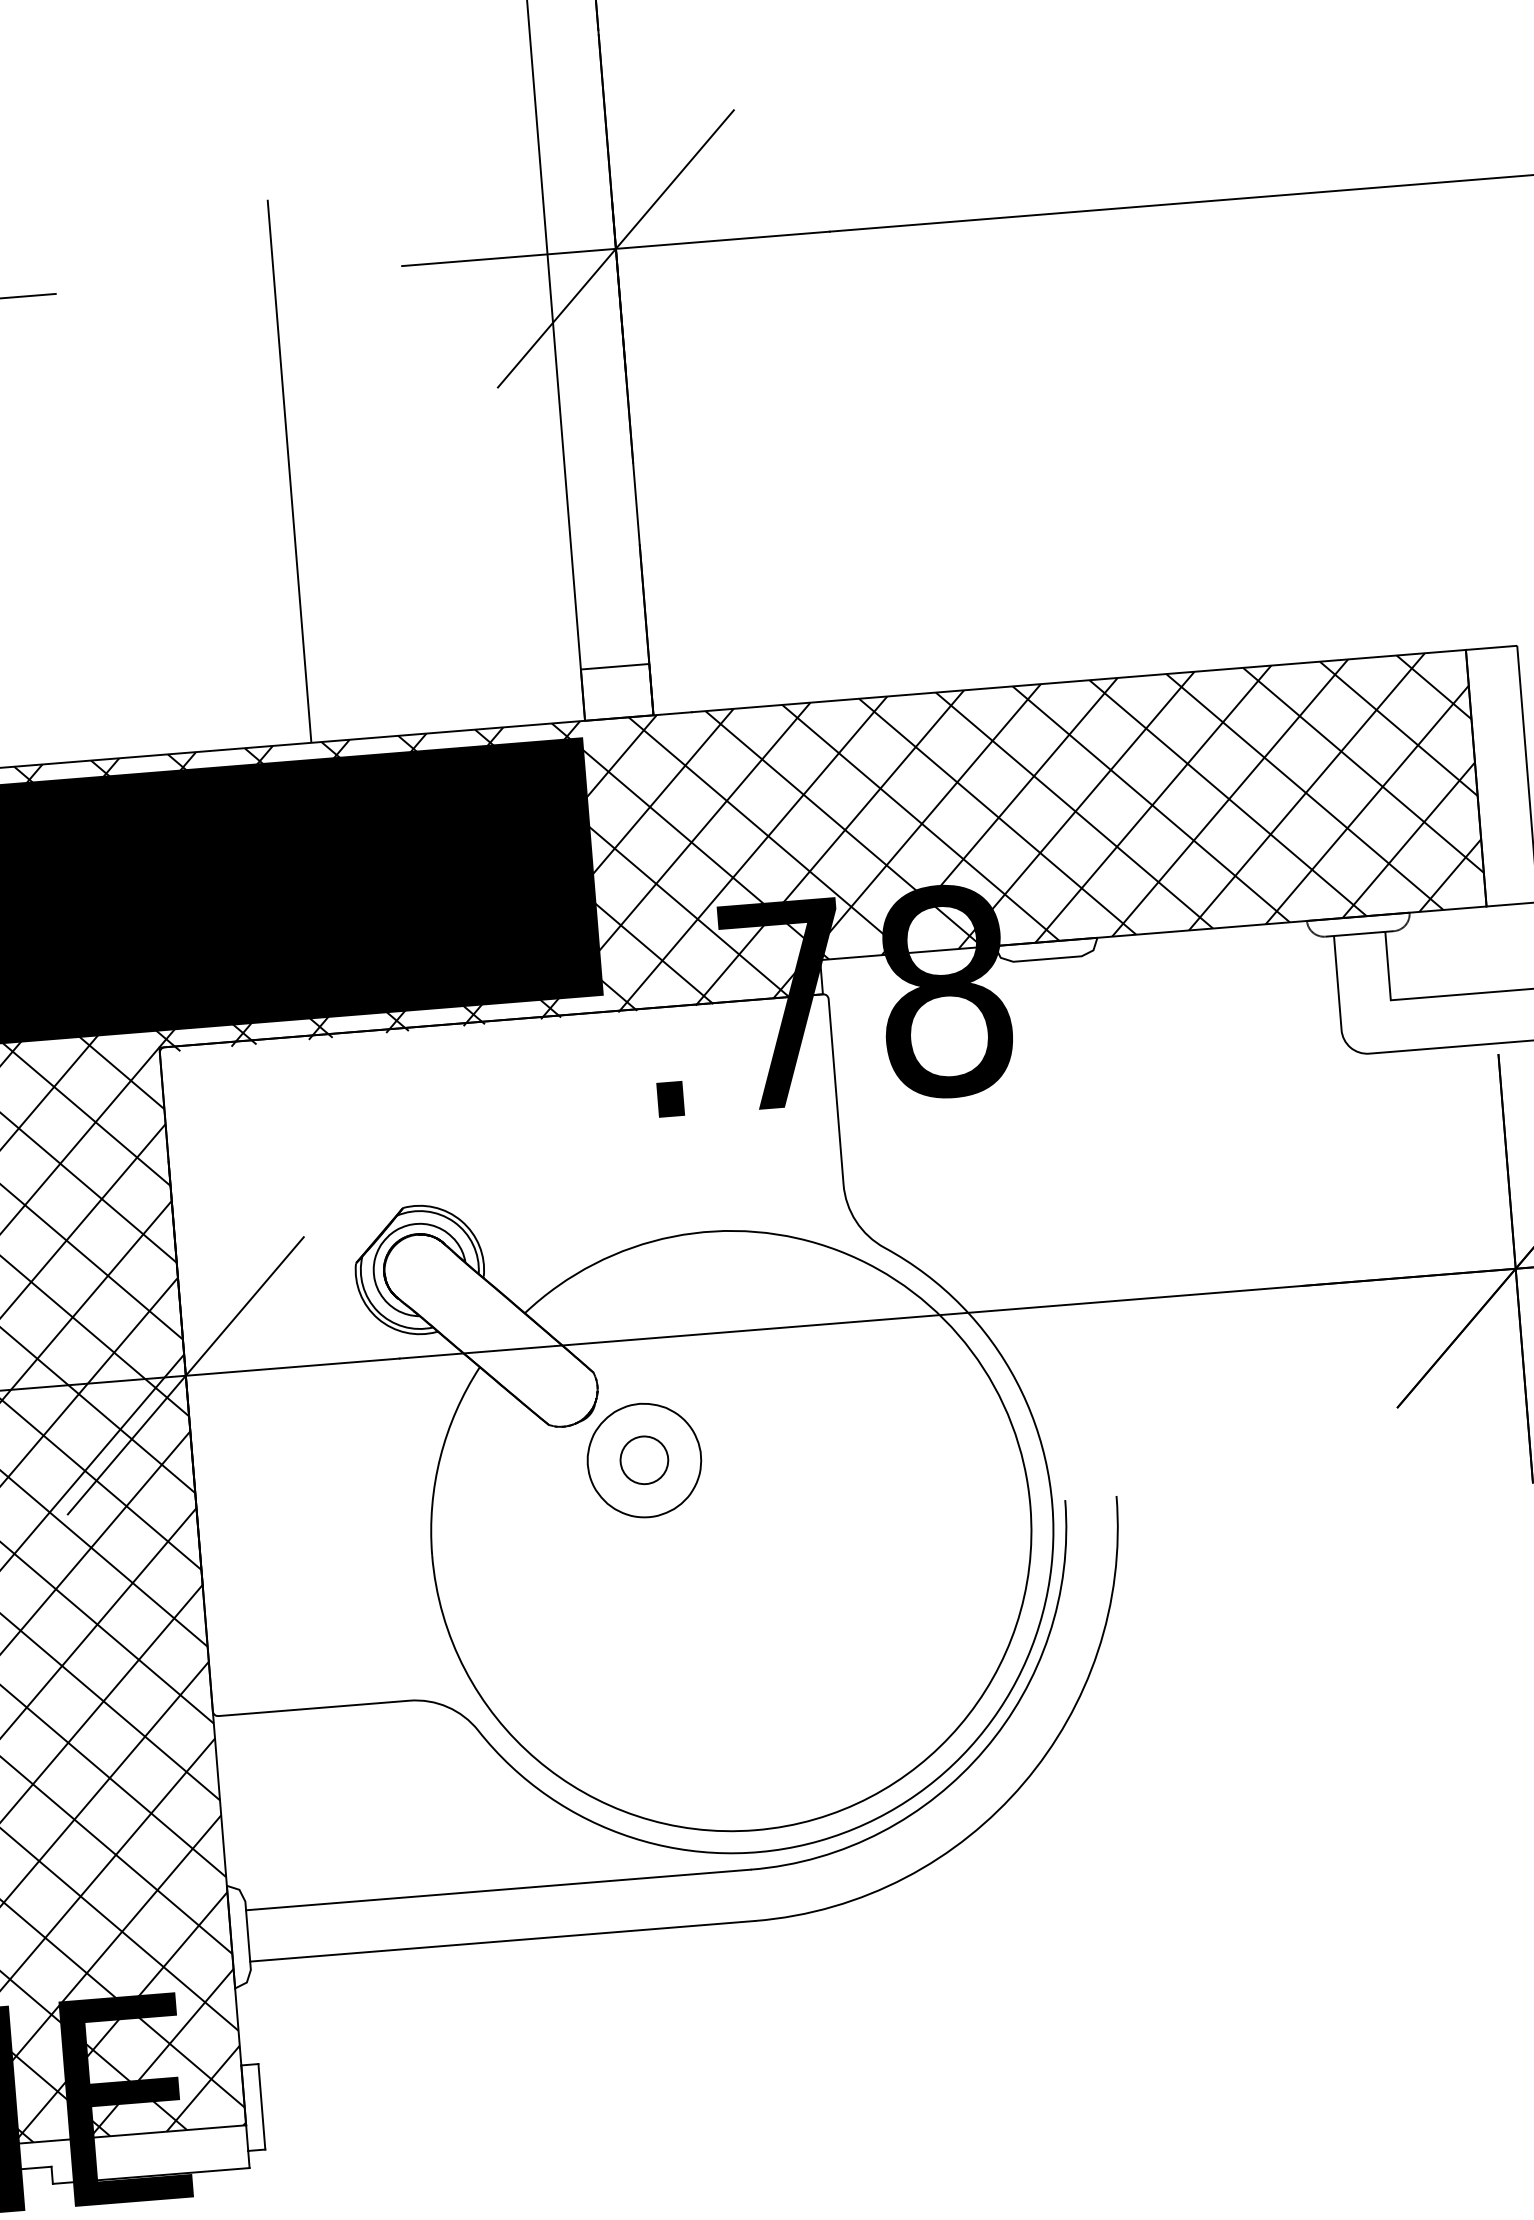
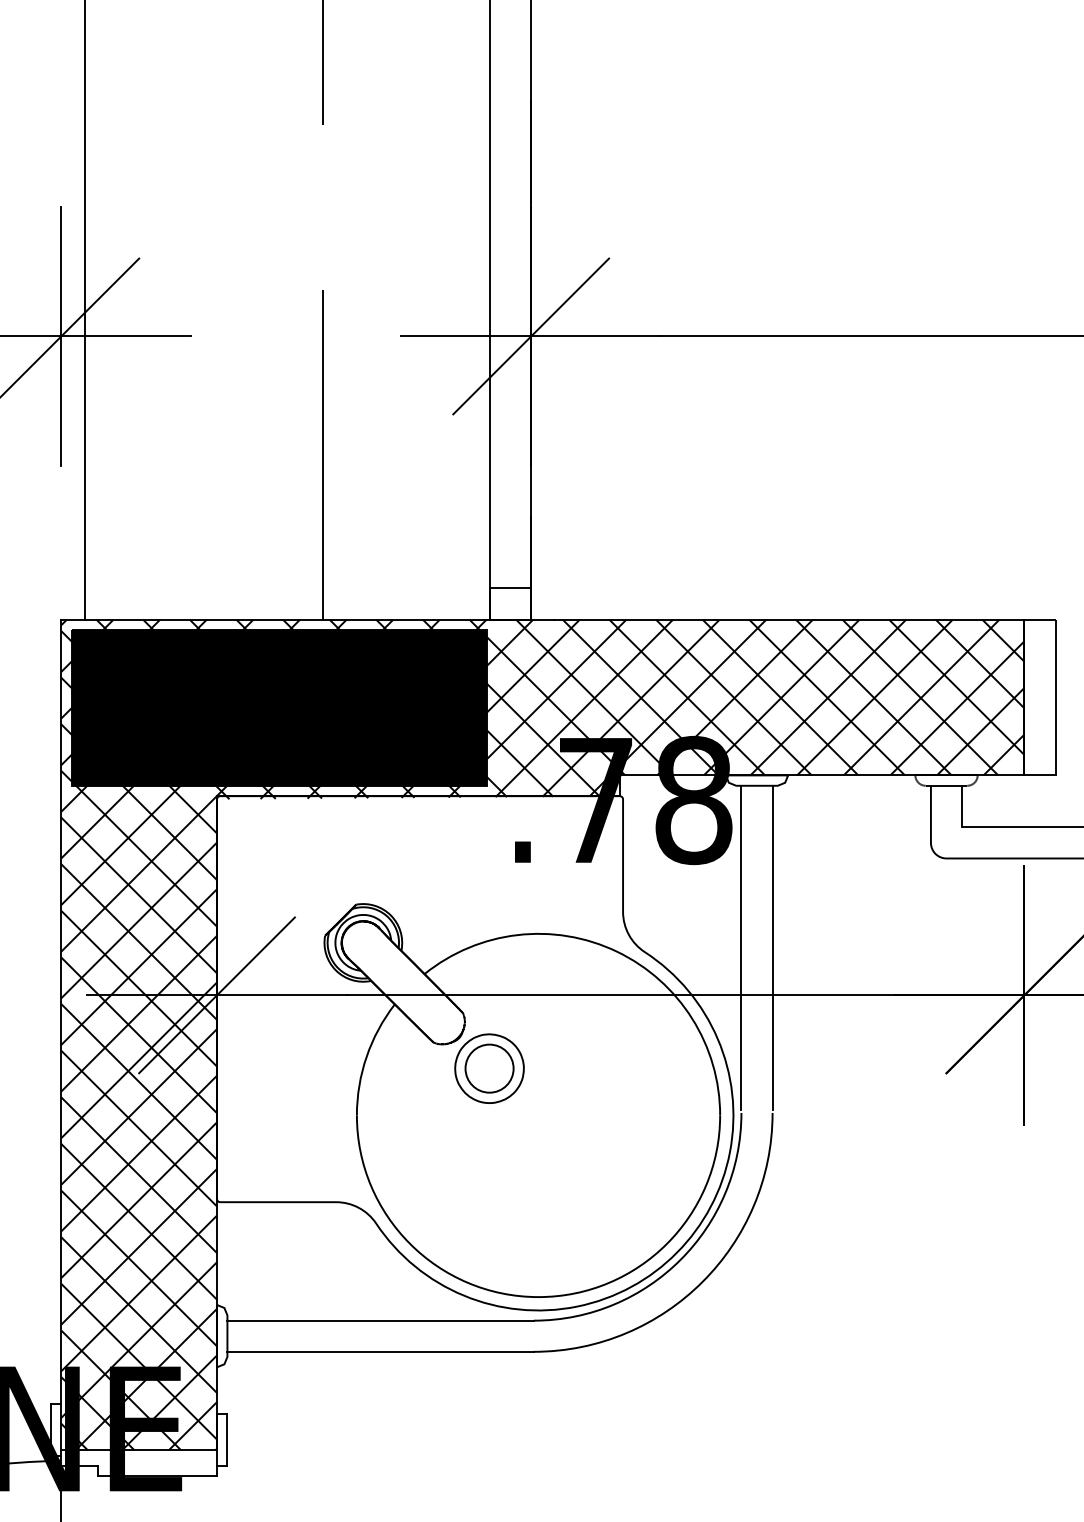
line: (1094, 1223) -> (772, 947), added
line: (1043, 1227) -> (741, 947), added
part: (644, 1460) -> (489, 1068), size x1.67

